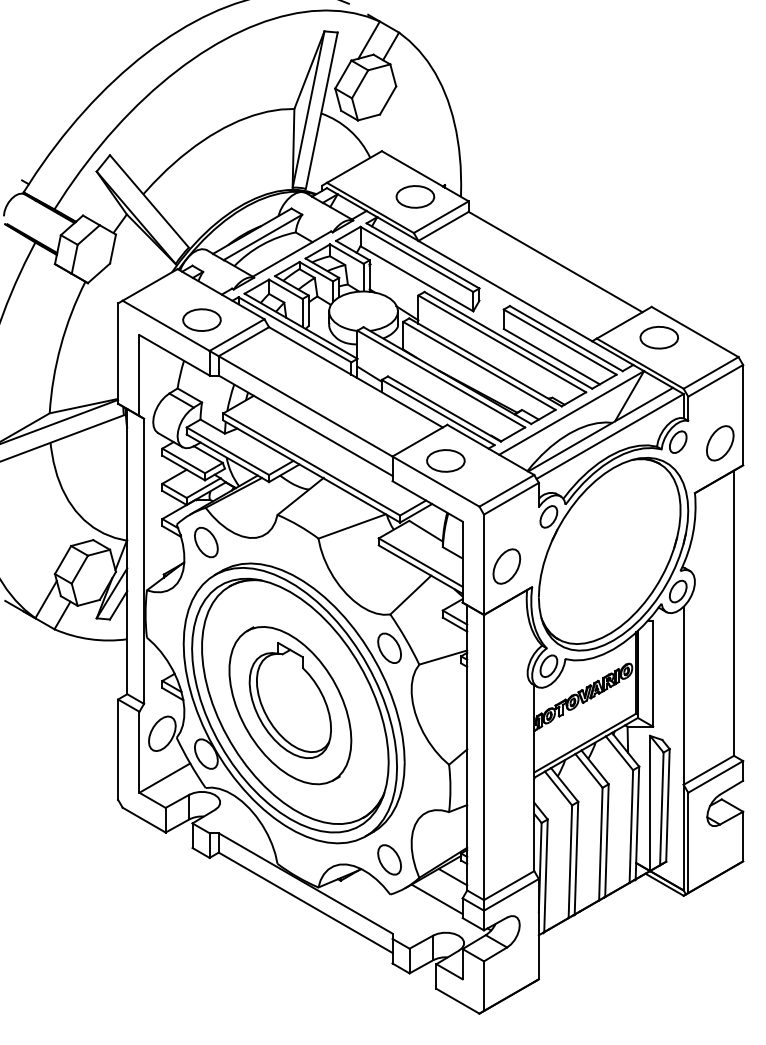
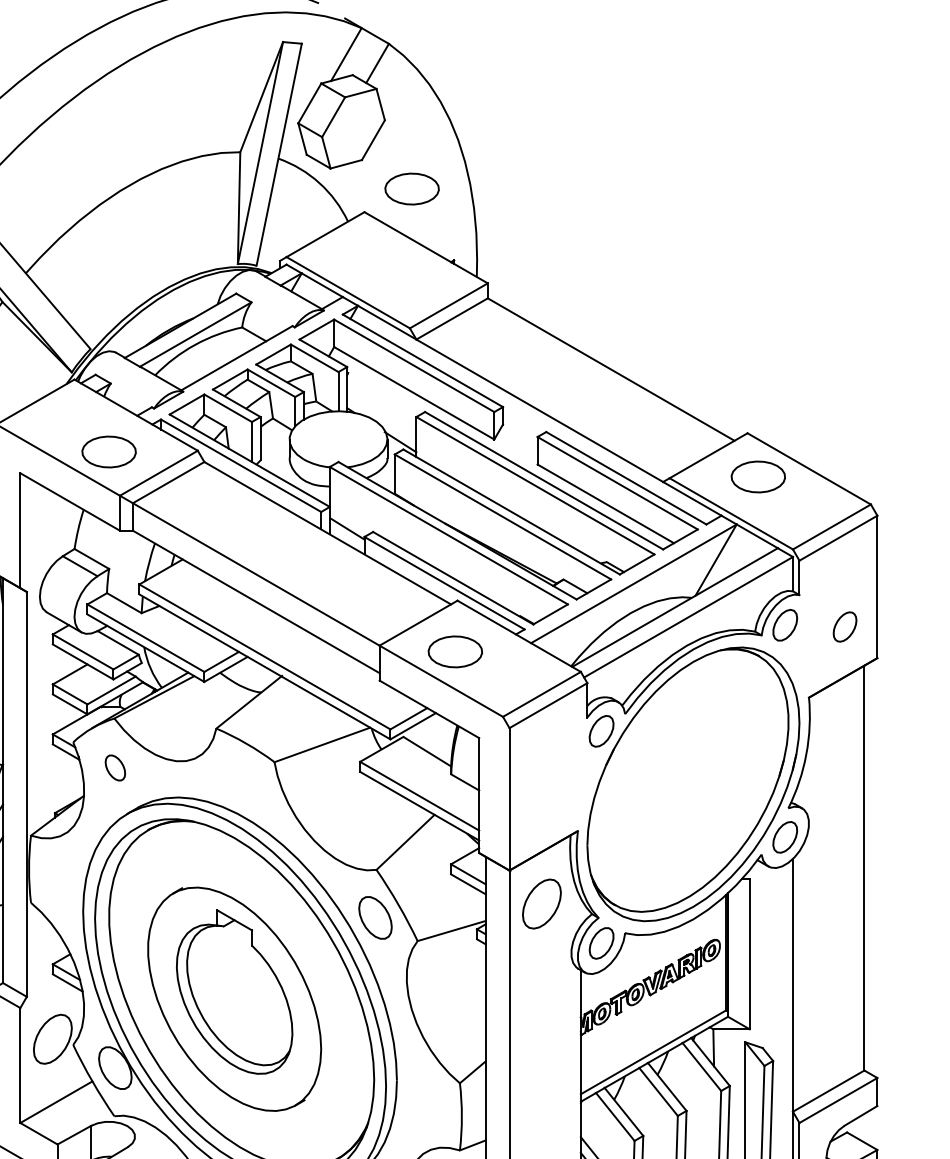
part: (415, 196) -> (412, 188), moved
part: (720, 443) -> (845, 627), size x0.6
part: (206, 542) -> (115, 767), size x0.6
part: (506, 566) -> (541, 903), moved

